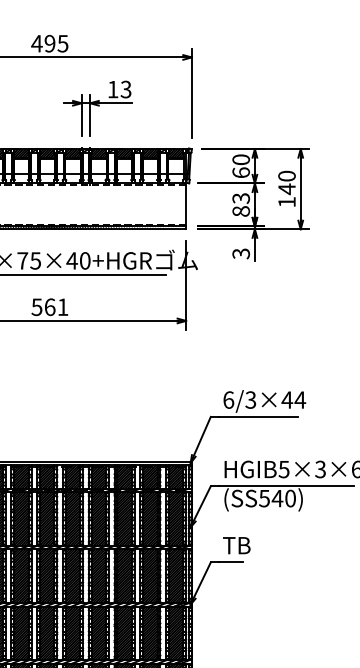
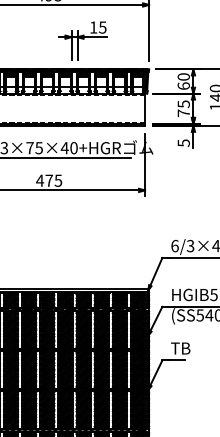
text: (126, 88) -> (103, 26), 13 -> 15
text: (241, 204) -> (184, 108), 83 -> 75
text: (240, 253) -> (183, 142), 3 -> 5
text: (49, 307) -> (48, 180), 561 -> 475

